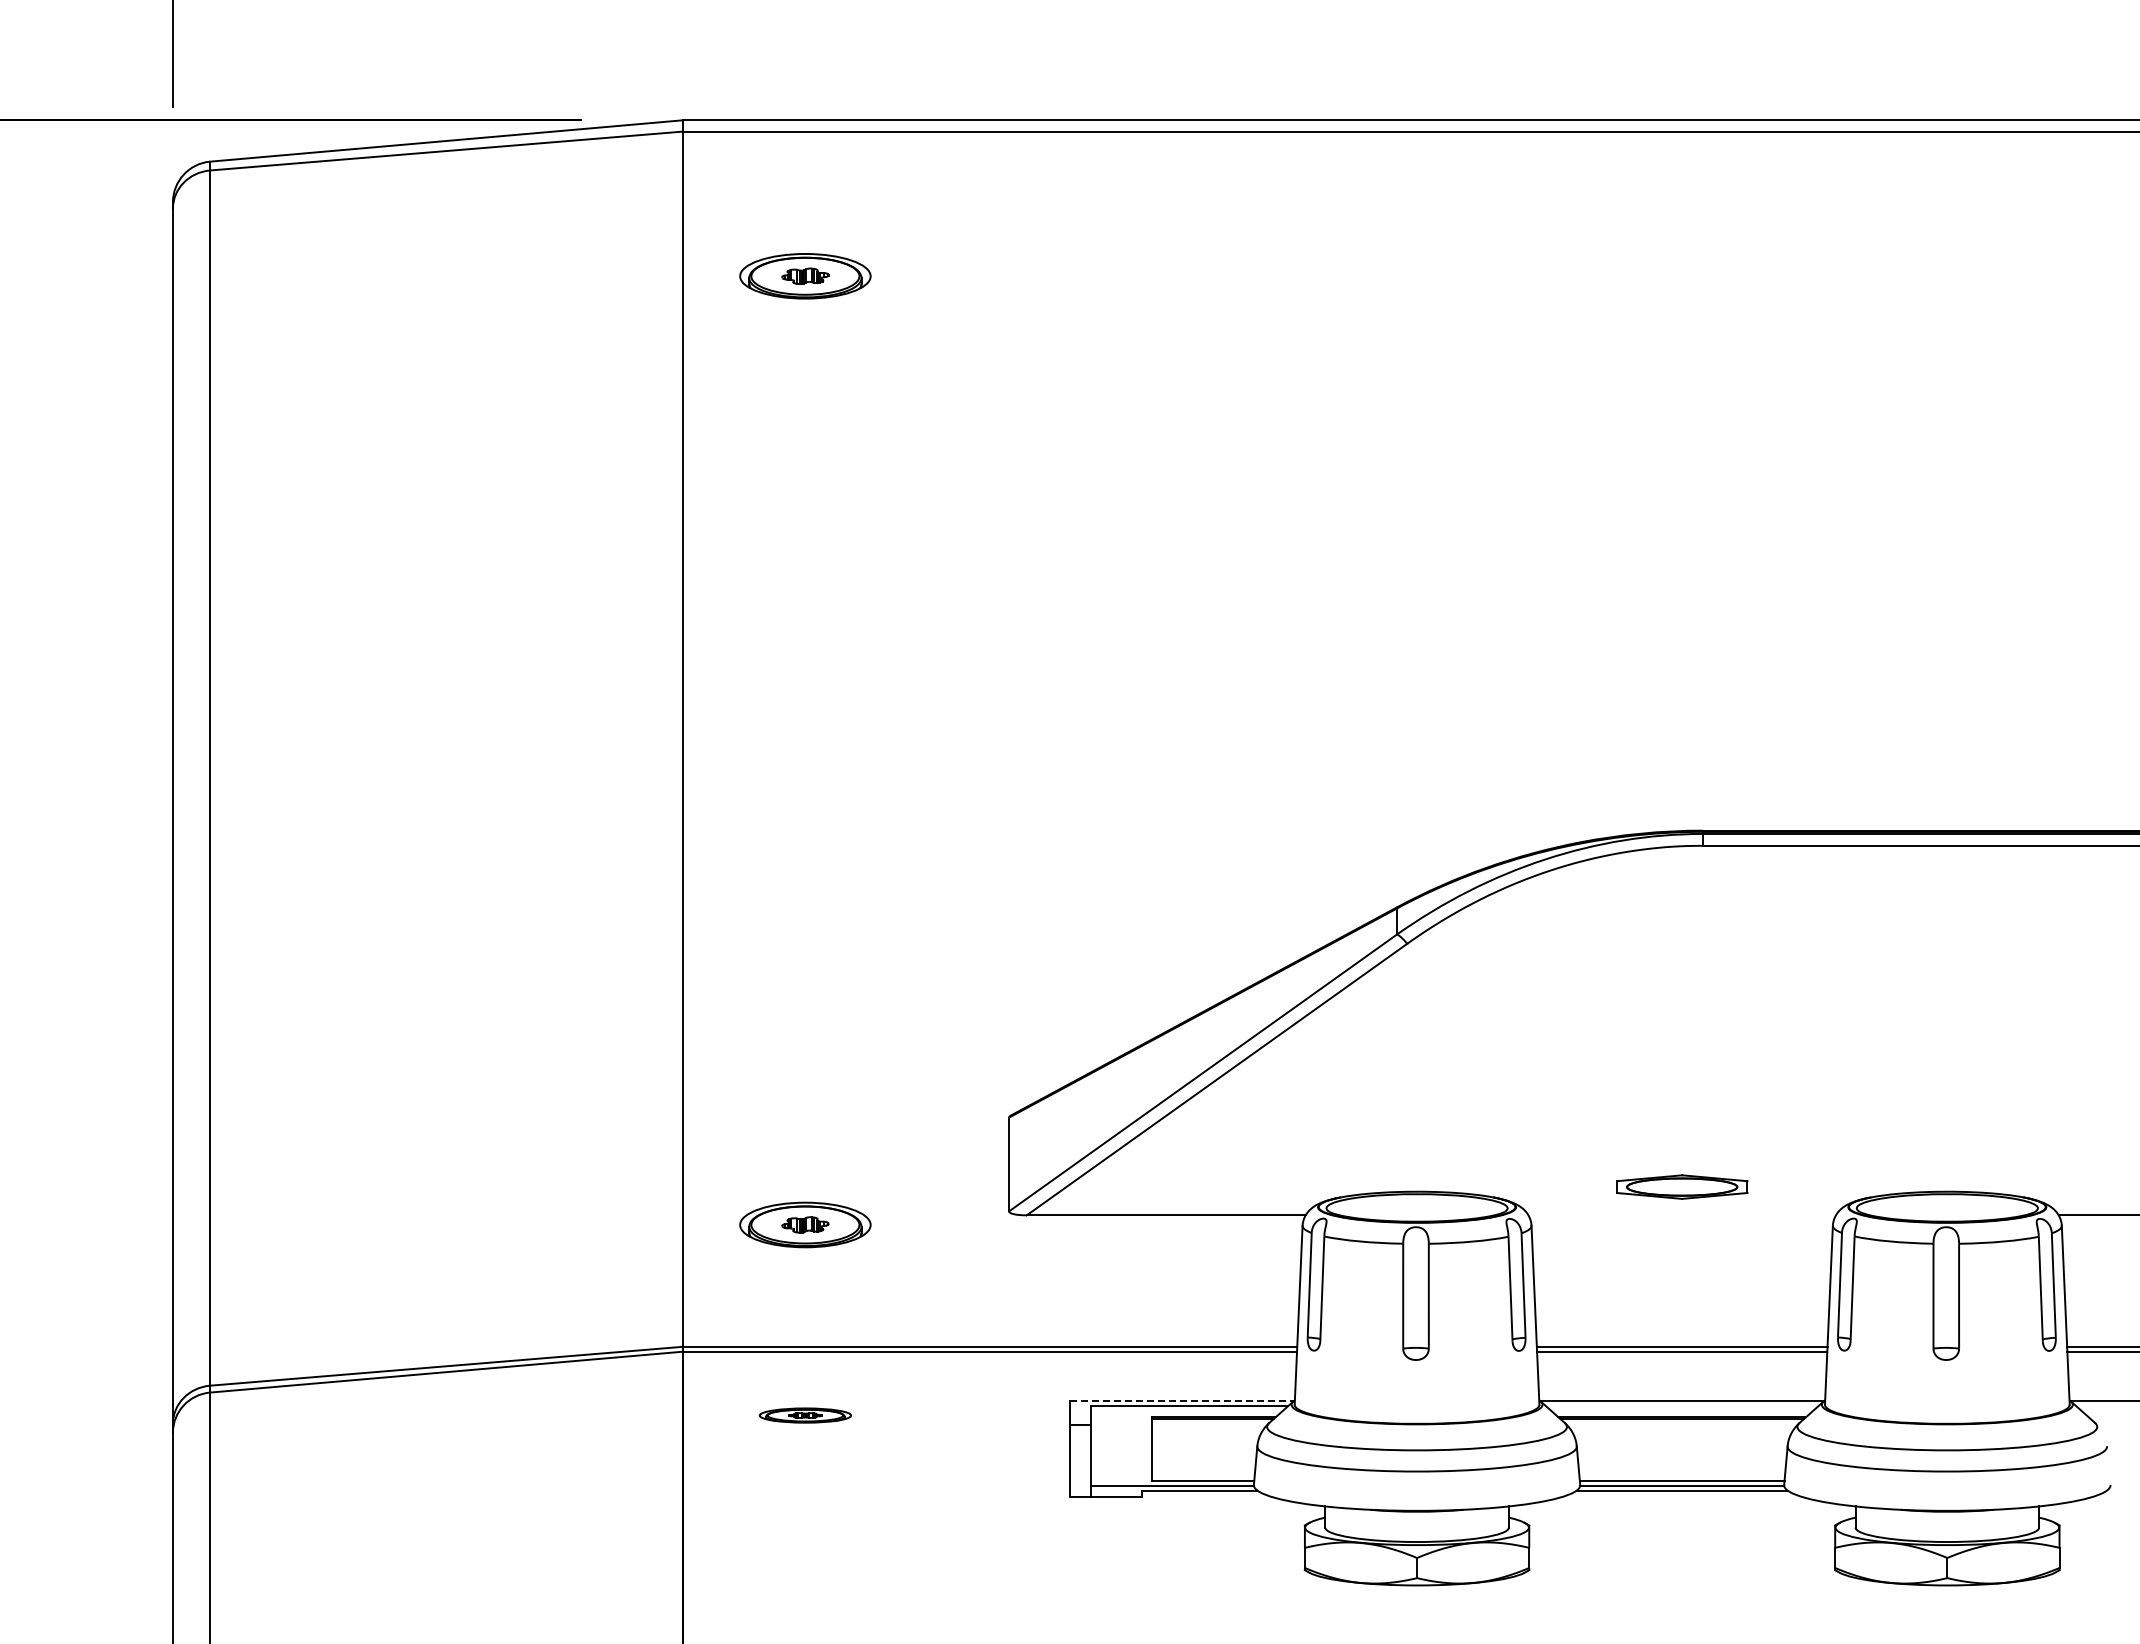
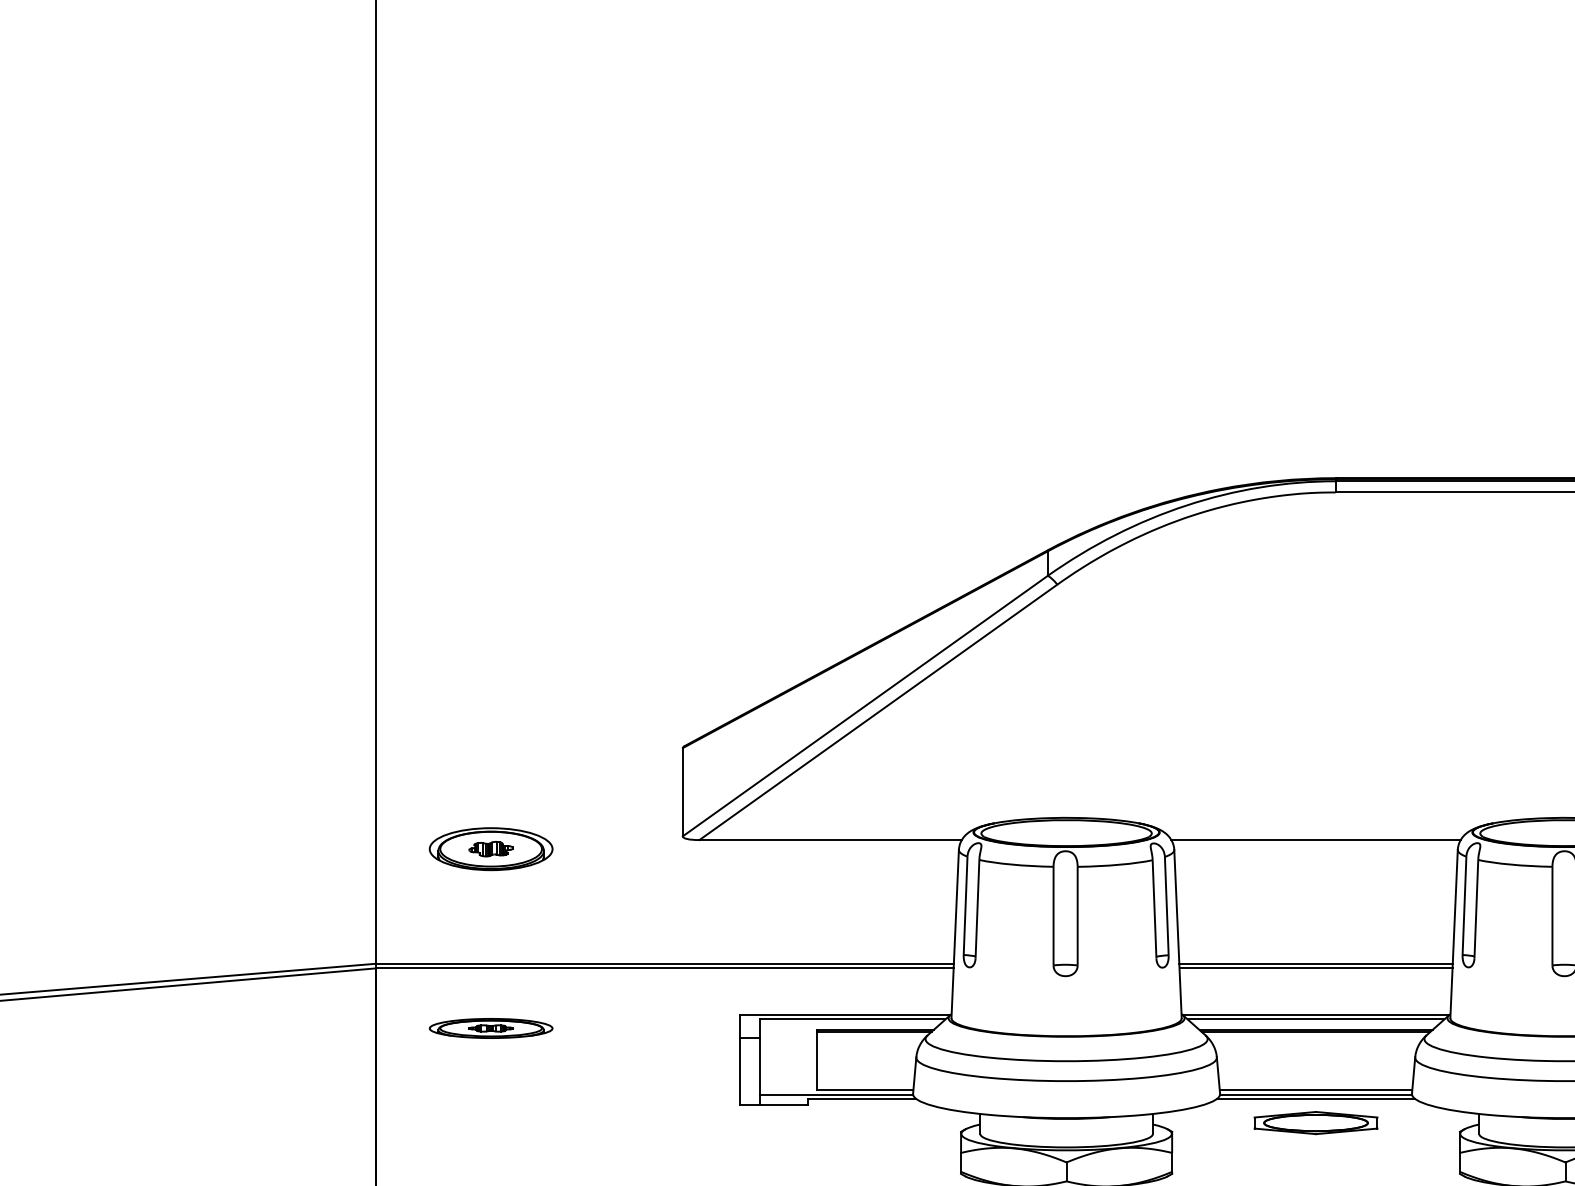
part: (1682, 1186) -> (1316, 1122), moved
line: (1681, 1215) -> (1315, 840), added
line: (1182, 1401) -> (845, 1015), dashed -> solid
line: (1681, 1406) -> (1315, 1019), added
part: (805, 1415) -> (491, 1028), size x1.43

